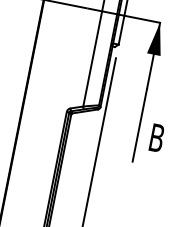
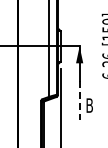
line: (139, 126) -> (79, 101), solid -> dashed

